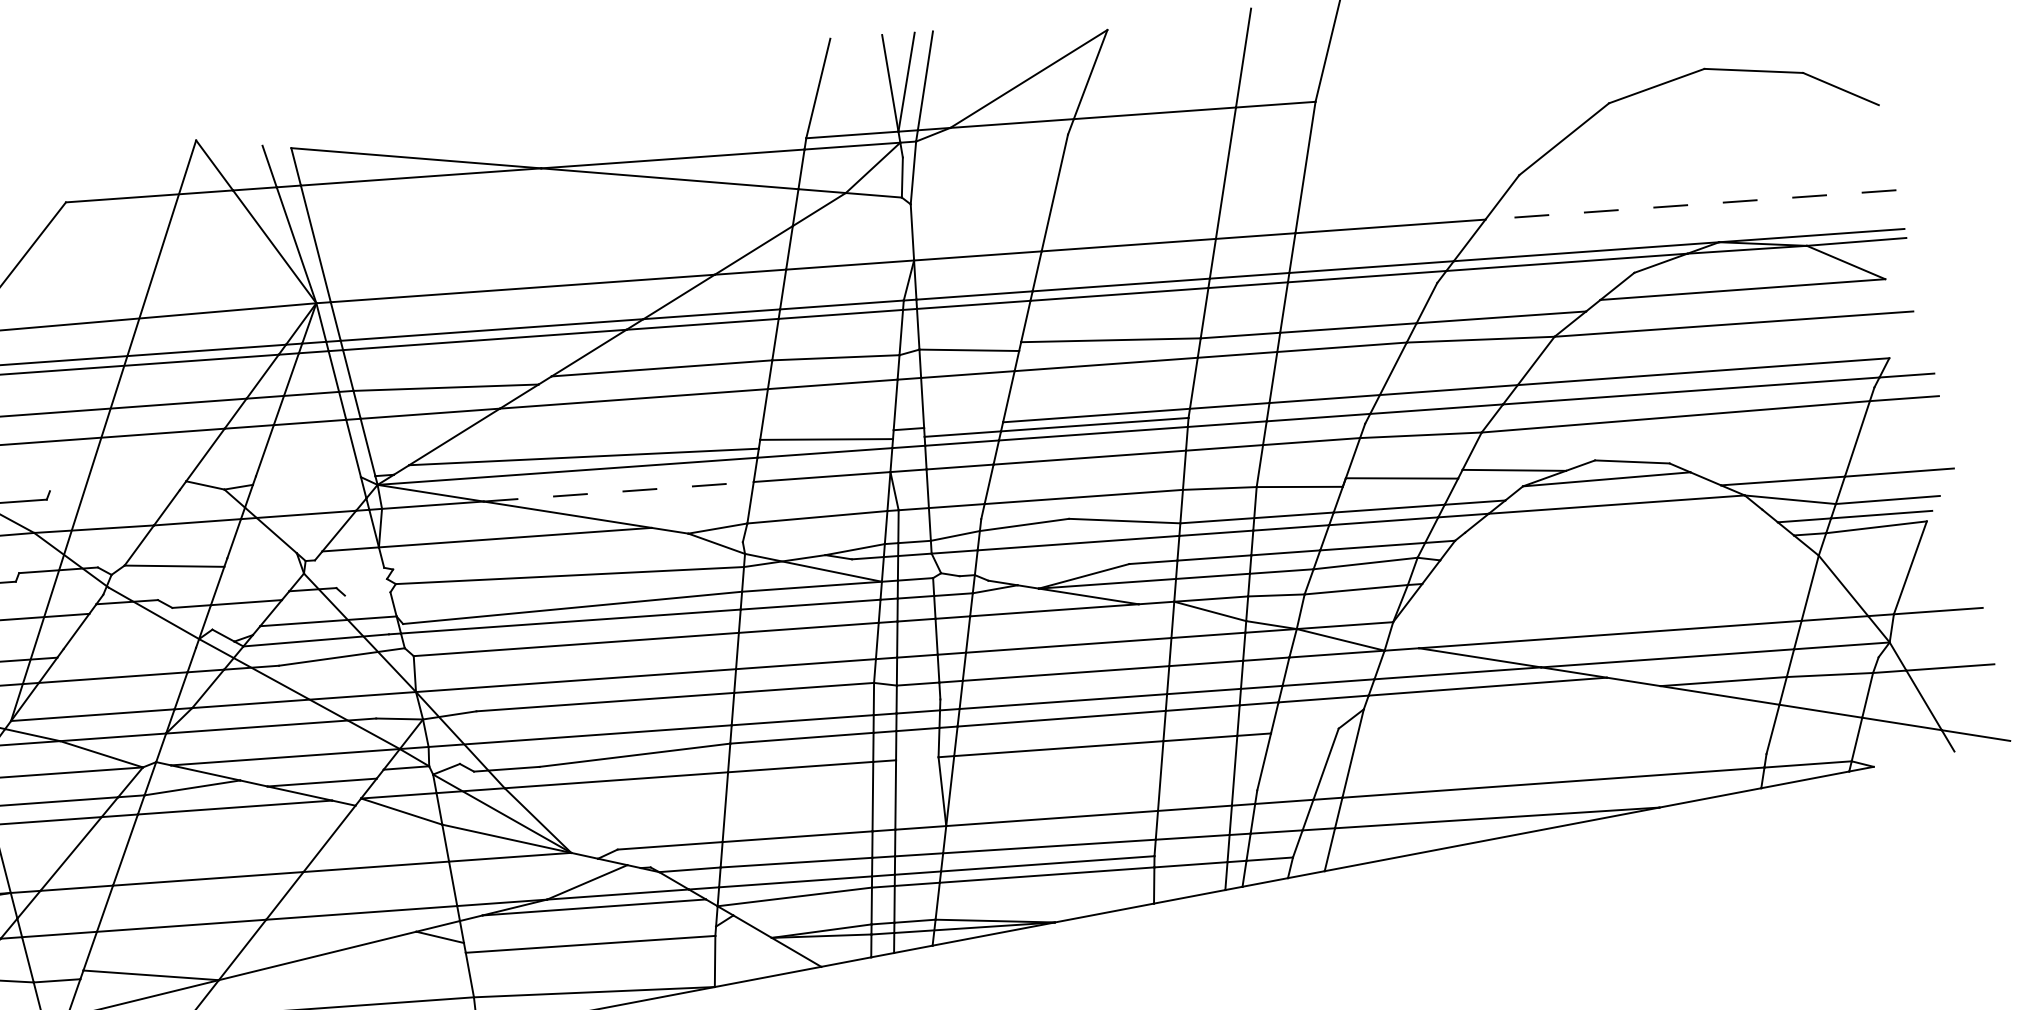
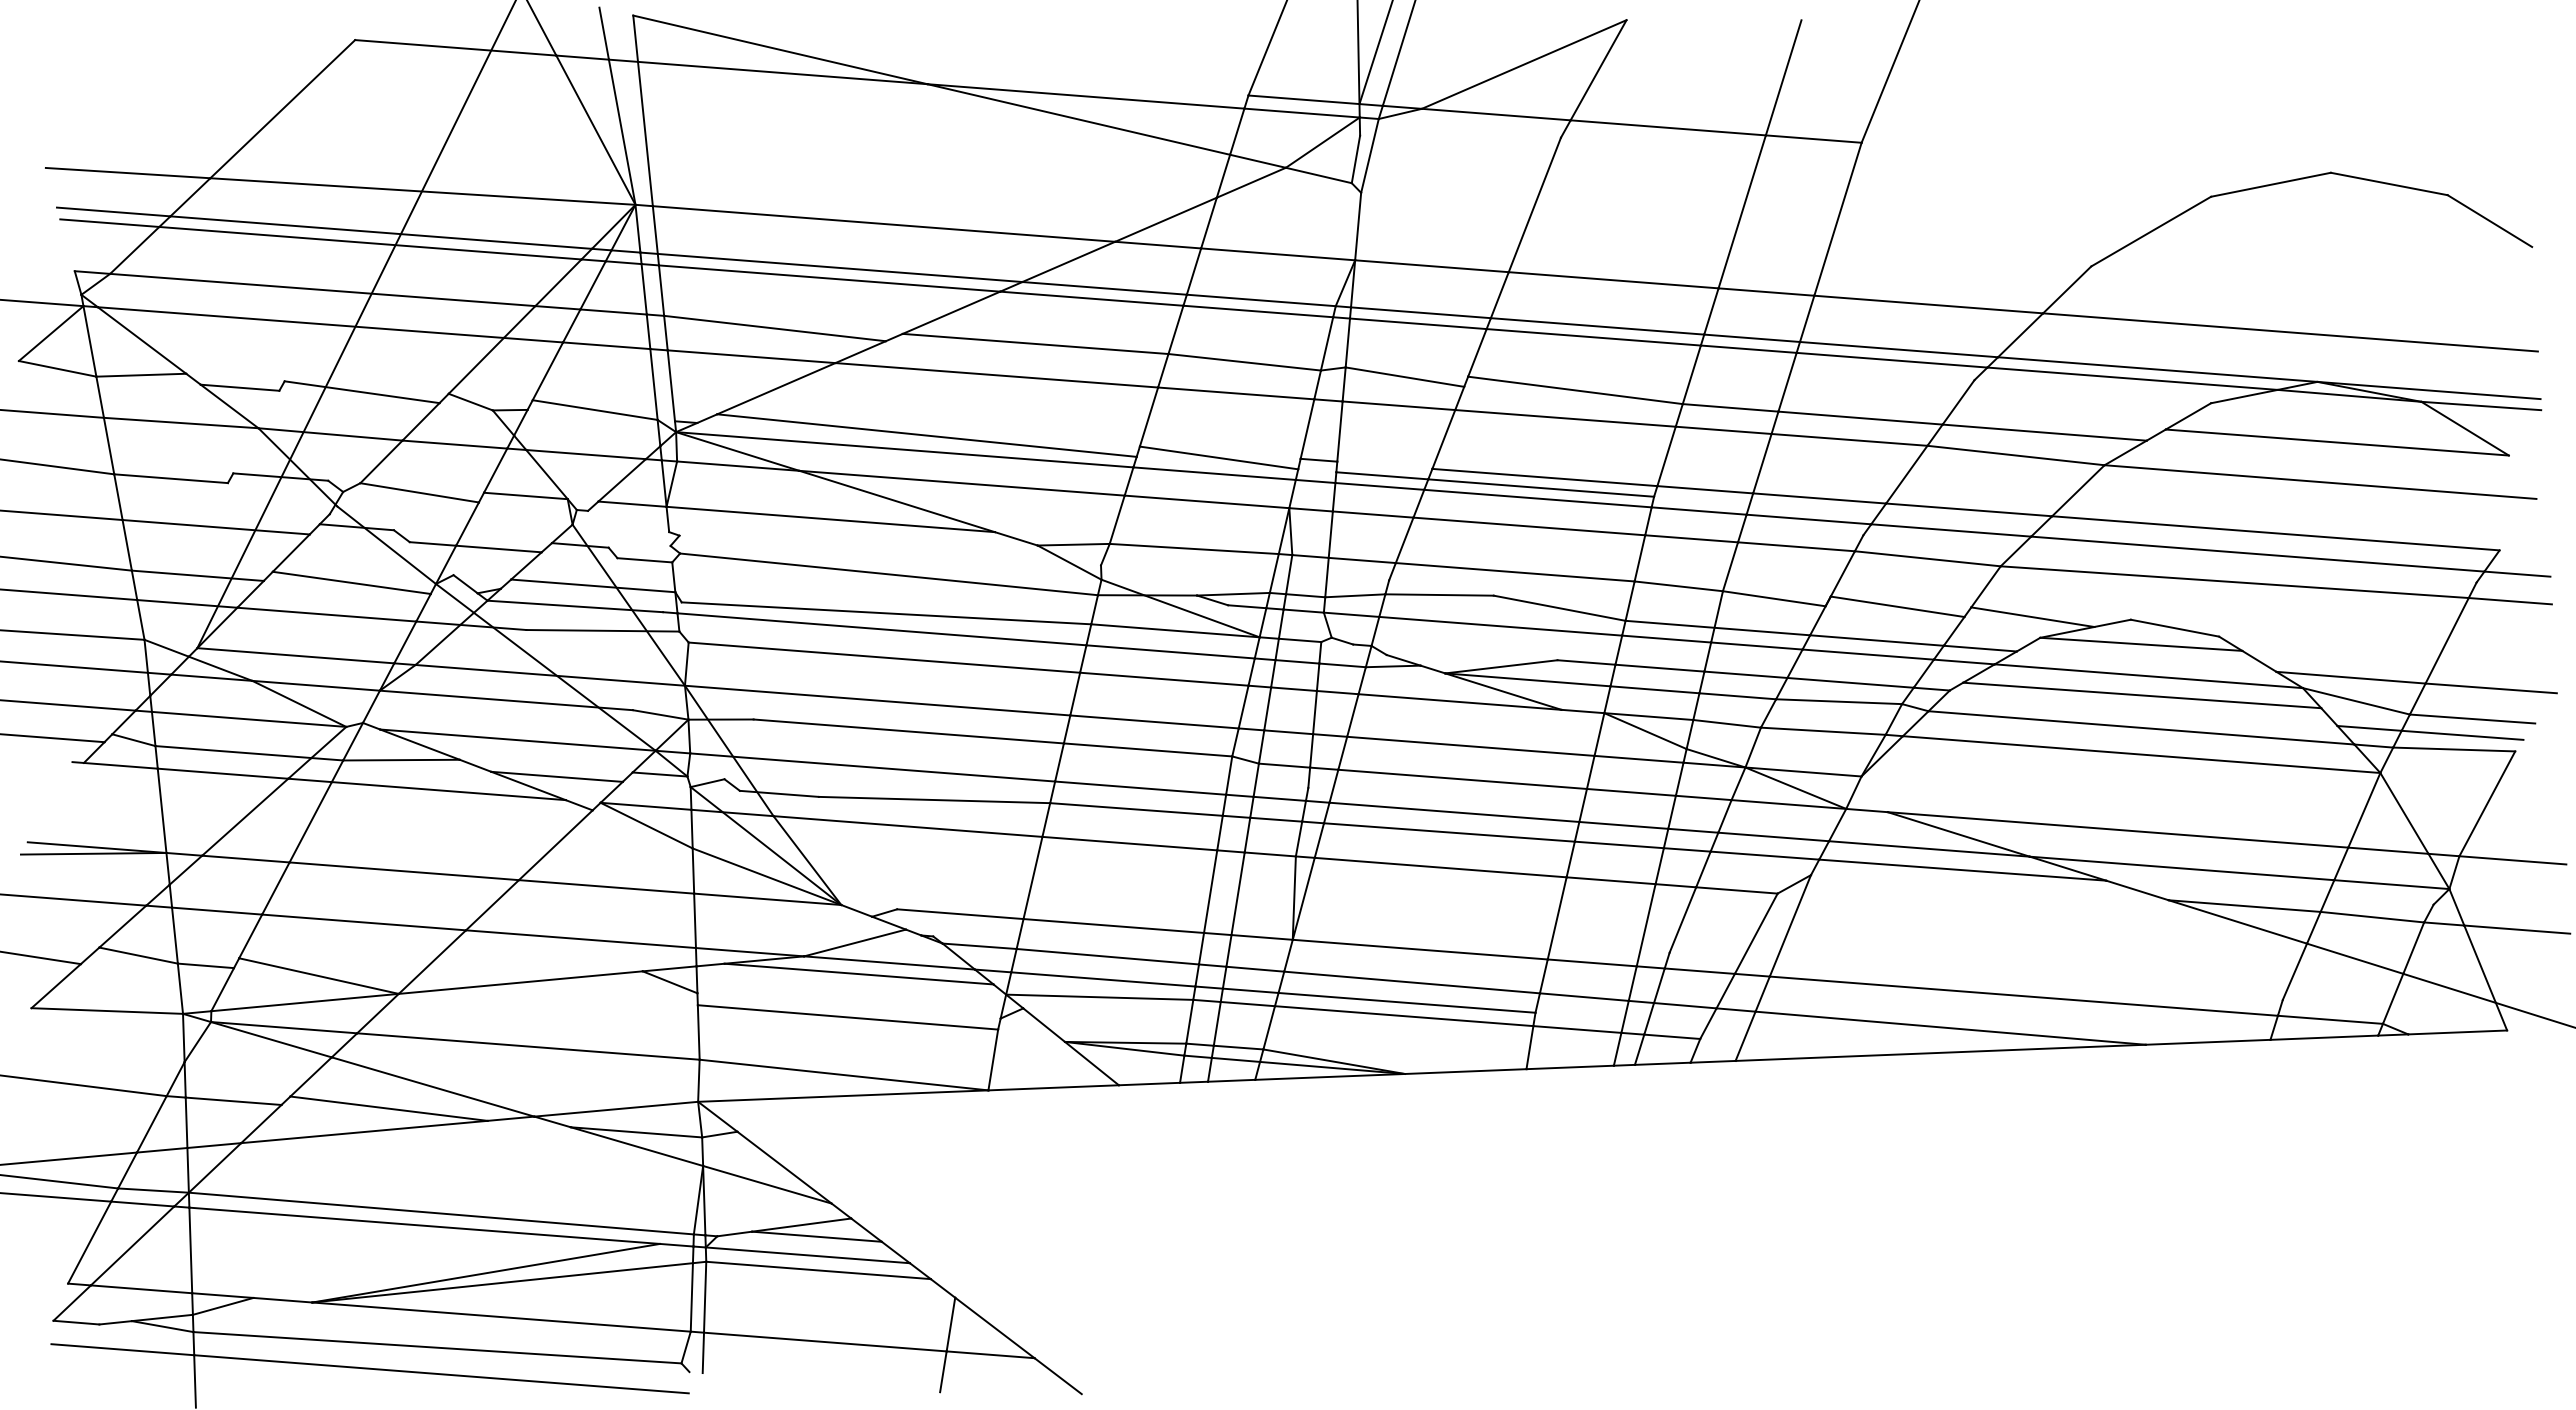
line: (1690, 204) -> (2290, 332), dashed -> solid
line: (307, 476) -> (594, 409), added
line: (114, 490) -> (361, 392), added
line: (619, 491) -> (962, 483), dashed -> solid
line: (1613, 521) -> (2142, 695), added
line: (1617, 547) -> (2141, 727), added
line: (261, 555) -> (525, 495), added
line: (1620, 569) -> (2141, 754), added
line: (367, 594) -> (644, 560), added
line: (129, 648) -> (351, 582), added
line: (1304, 731) -> (1736, 890), added
line: (916, 758) -> (1269, 854), added
line: (1913, 759) -> (2457, 1032), added

